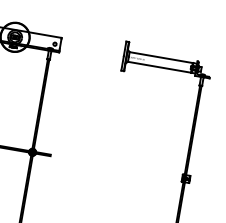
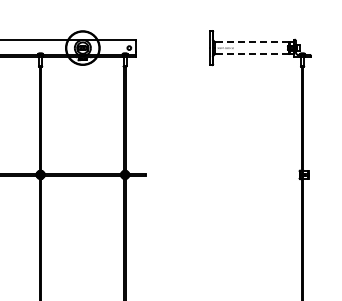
line: (161, 57) -> (252, 42), solid -> dashed
line: (159, 67) -> (252, 53), solid -> dashed

